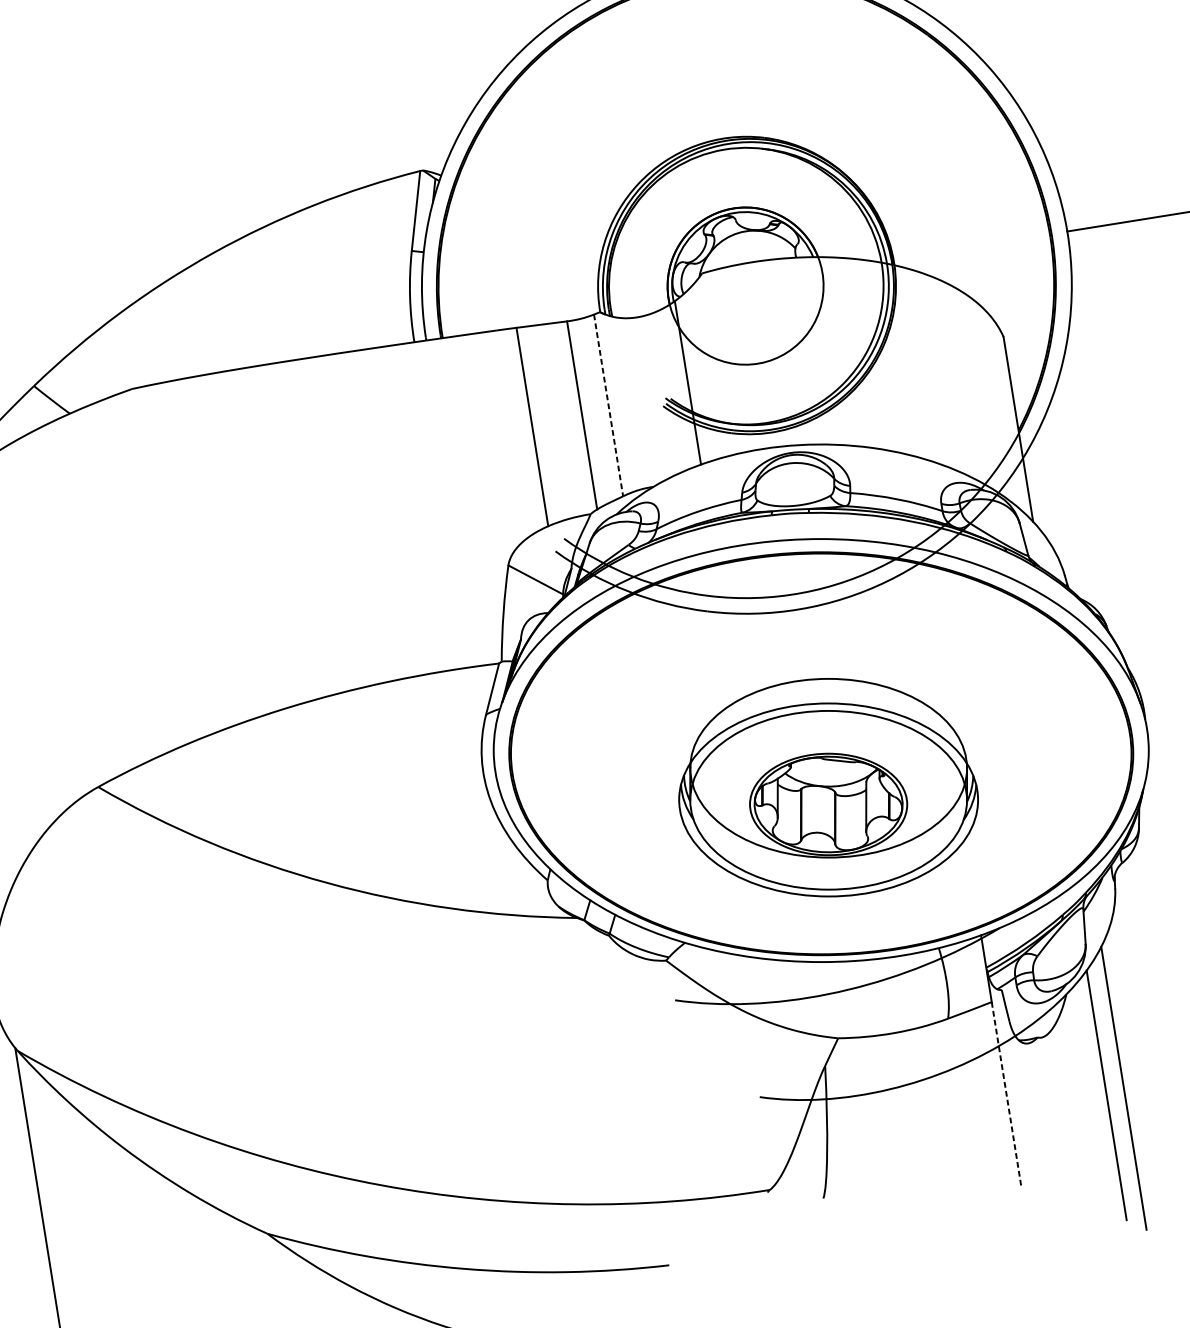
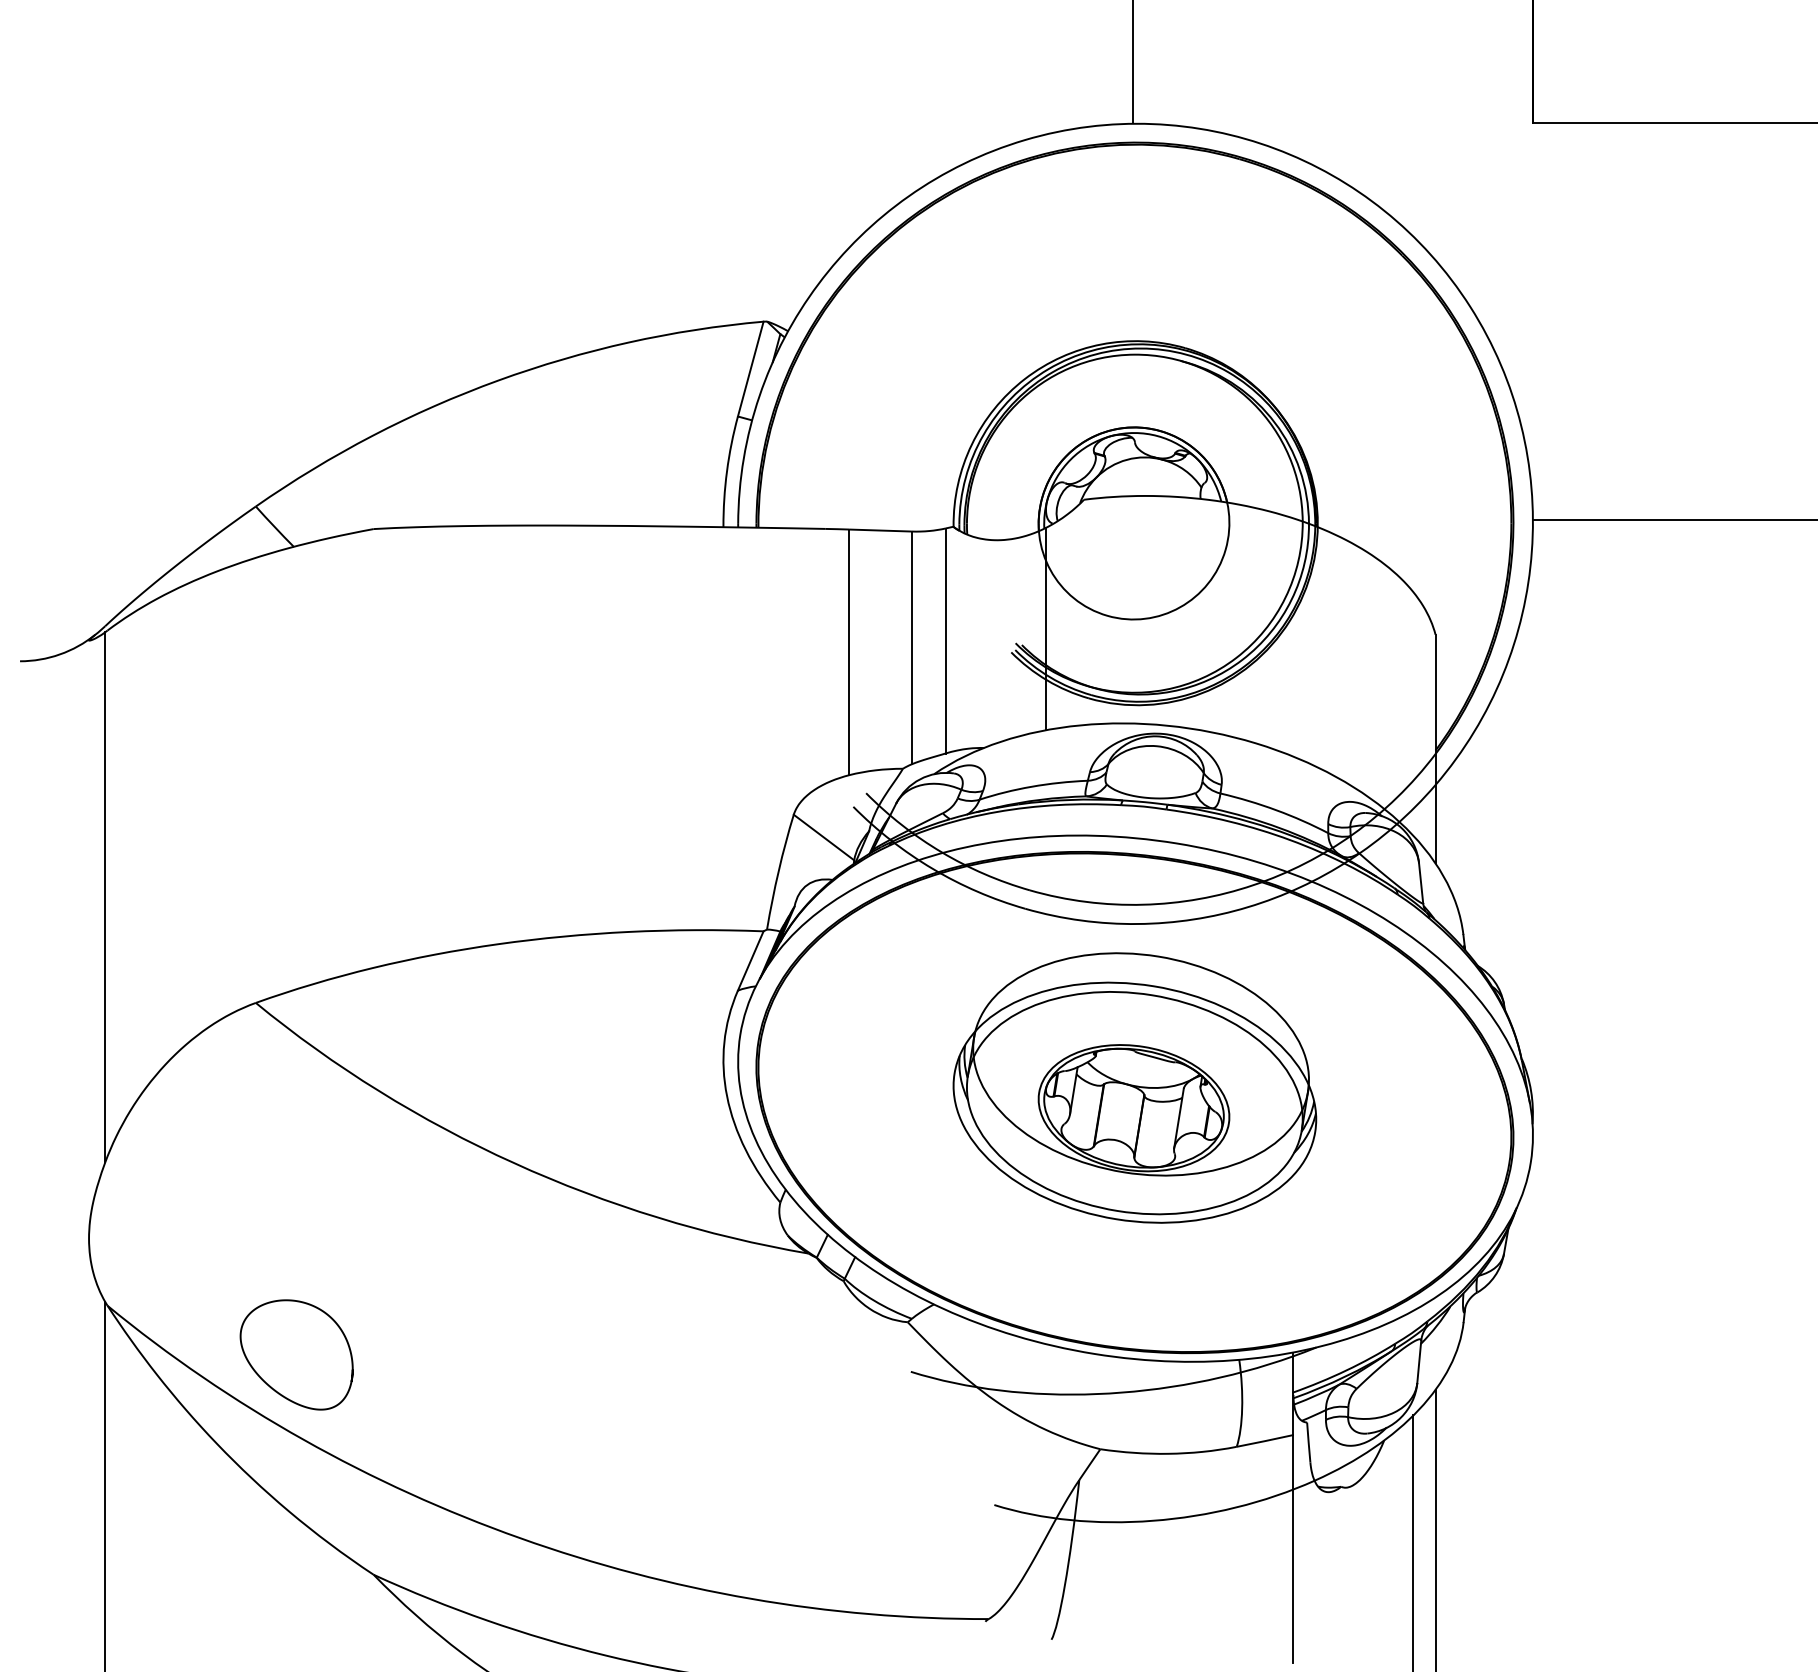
line: (608, 405) -> (945, 641), dashed -> solid
part: (826, 787) -> (1134, 1087), moved
curve: (158, 1093) -> (269, 1384), added
line: (1006, 1094) -> (1292, 1549), dashed -> solid

